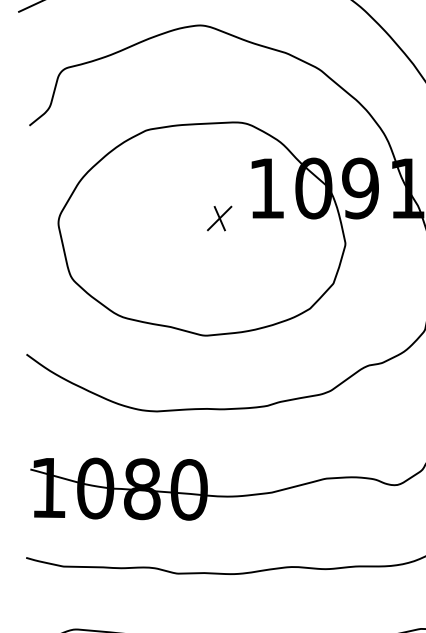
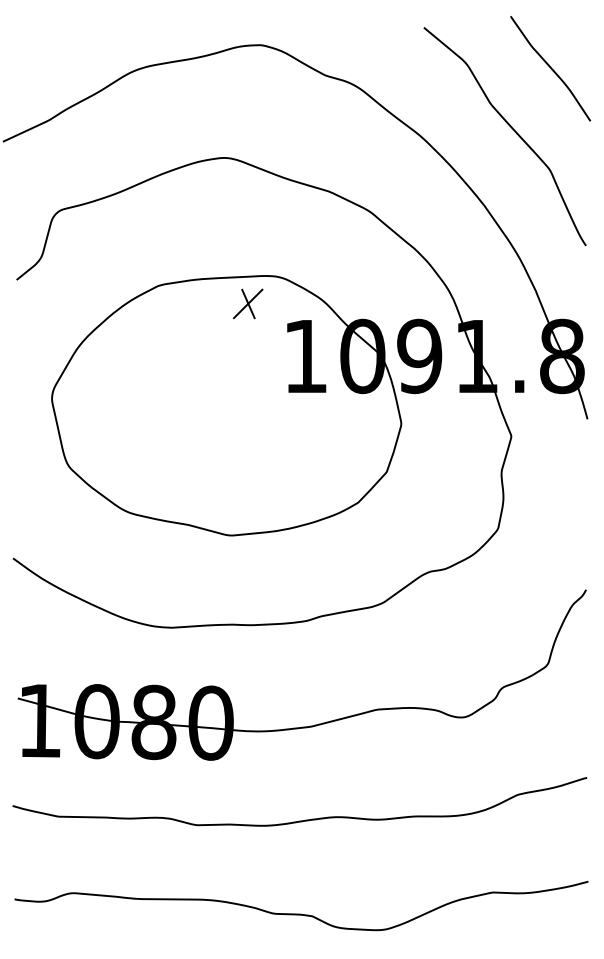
part: (219, 218) -> (248, 303), moved

